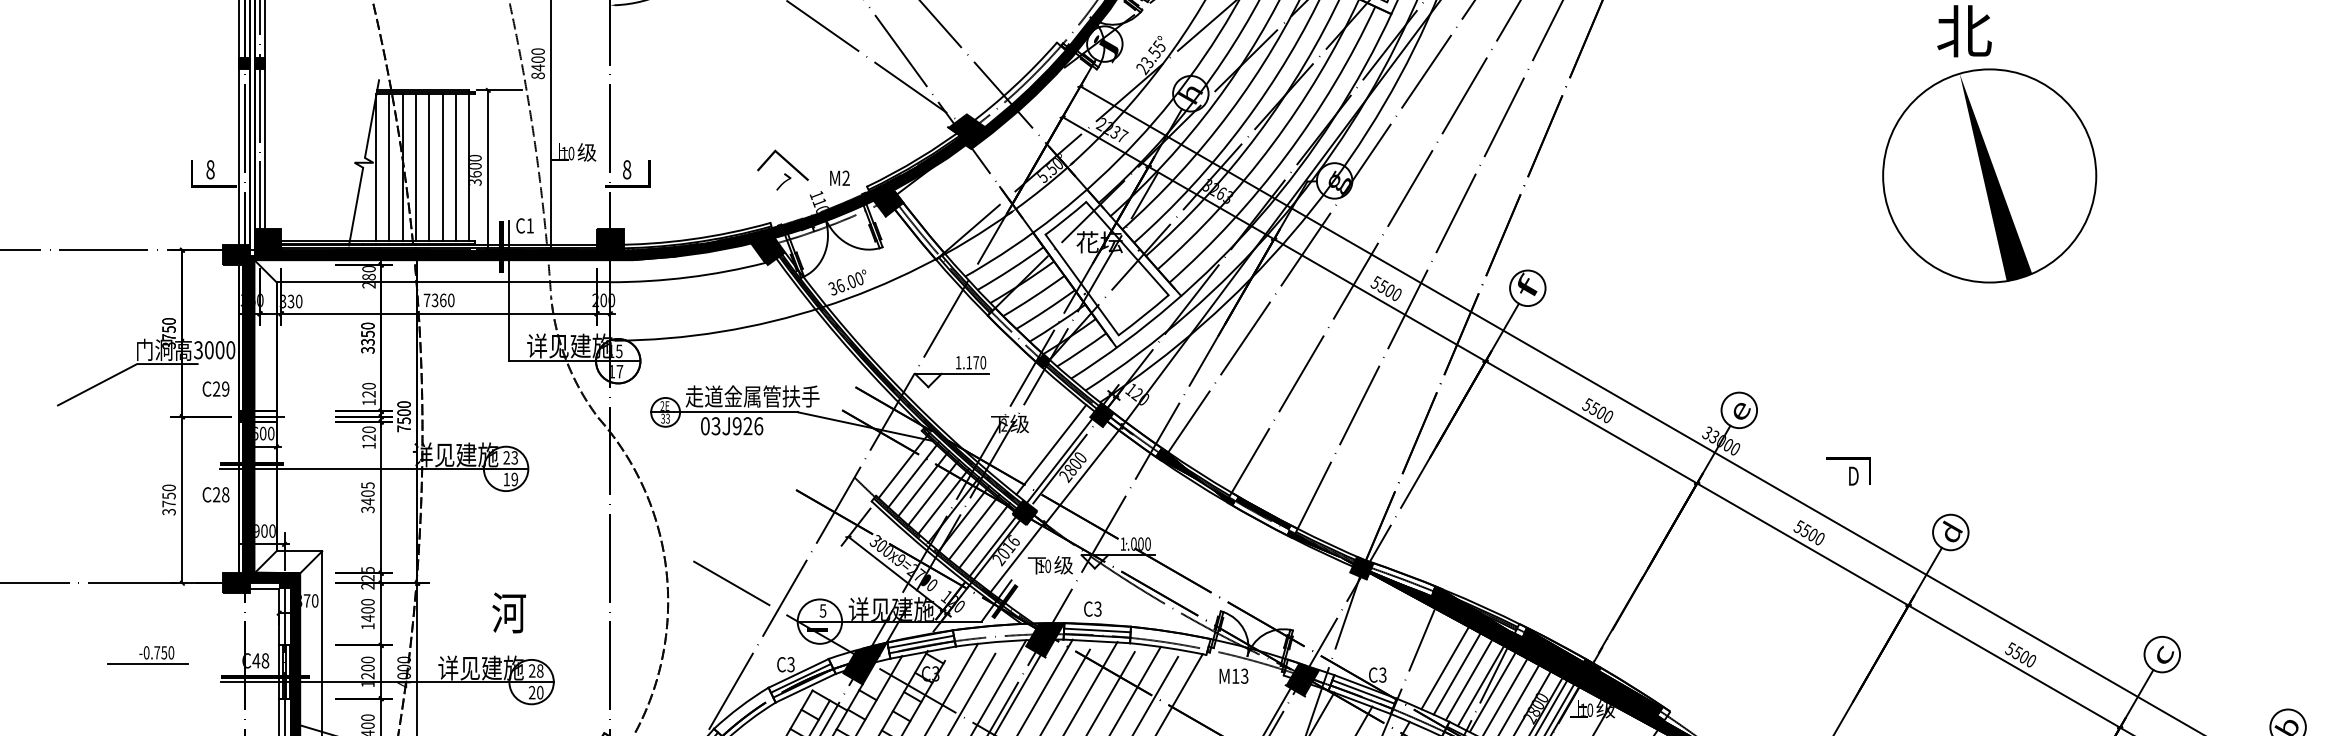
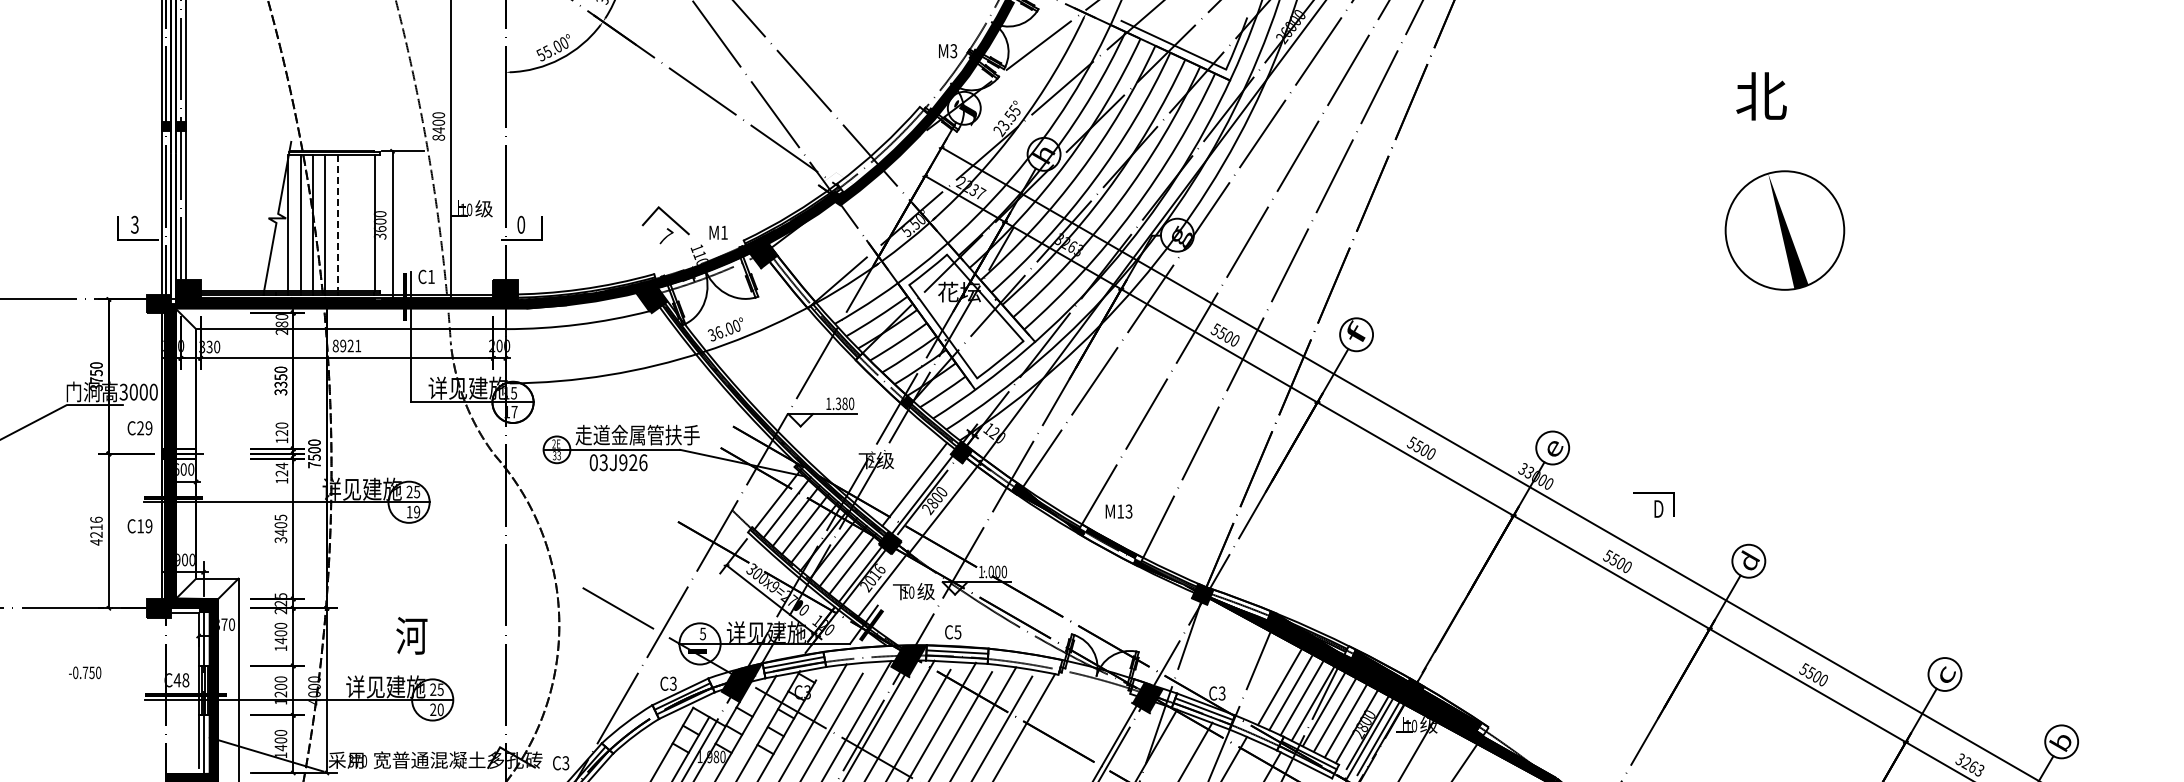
fill: (968, 128) -> (837, 186), removed
line: (442, 167) -> (350, 222), removed
line: (455, 167) -> (362, 222), removed
line: (428, 168) -> (337, 223), solid -> dashed
text: (210, 169) -> (134, 224), 8 -> 3
text: (627, 169) -> (521, 224), 8 -> 0
part: (1989, 175) -> (1784, 230), size x0.6
text: (846, 178) -> (724, 232), M2 -> M1
text: (438, 299) -> (346, 345), 7360 -> 8921
text: (972, 362) -> (841, 403), 1.170 -> 1.380
text: (368, 429) -> (281, 465), 120 -> 124
text: (515, 457) -> (417, 491), 23 -> 25
text: (220, 495) -> (144, 526), C28 -> C19
text: (169, 499) -> (96, 530), 3750 -> 4216
text: (1097, 608) -> (957, 631), C3 -> C5
line: (147, 664) -> (76, 683), removed
text: (540, 670) -> (440, 689), 28 -> 25
text: (1233, 676) -> (1118, 511), moved

